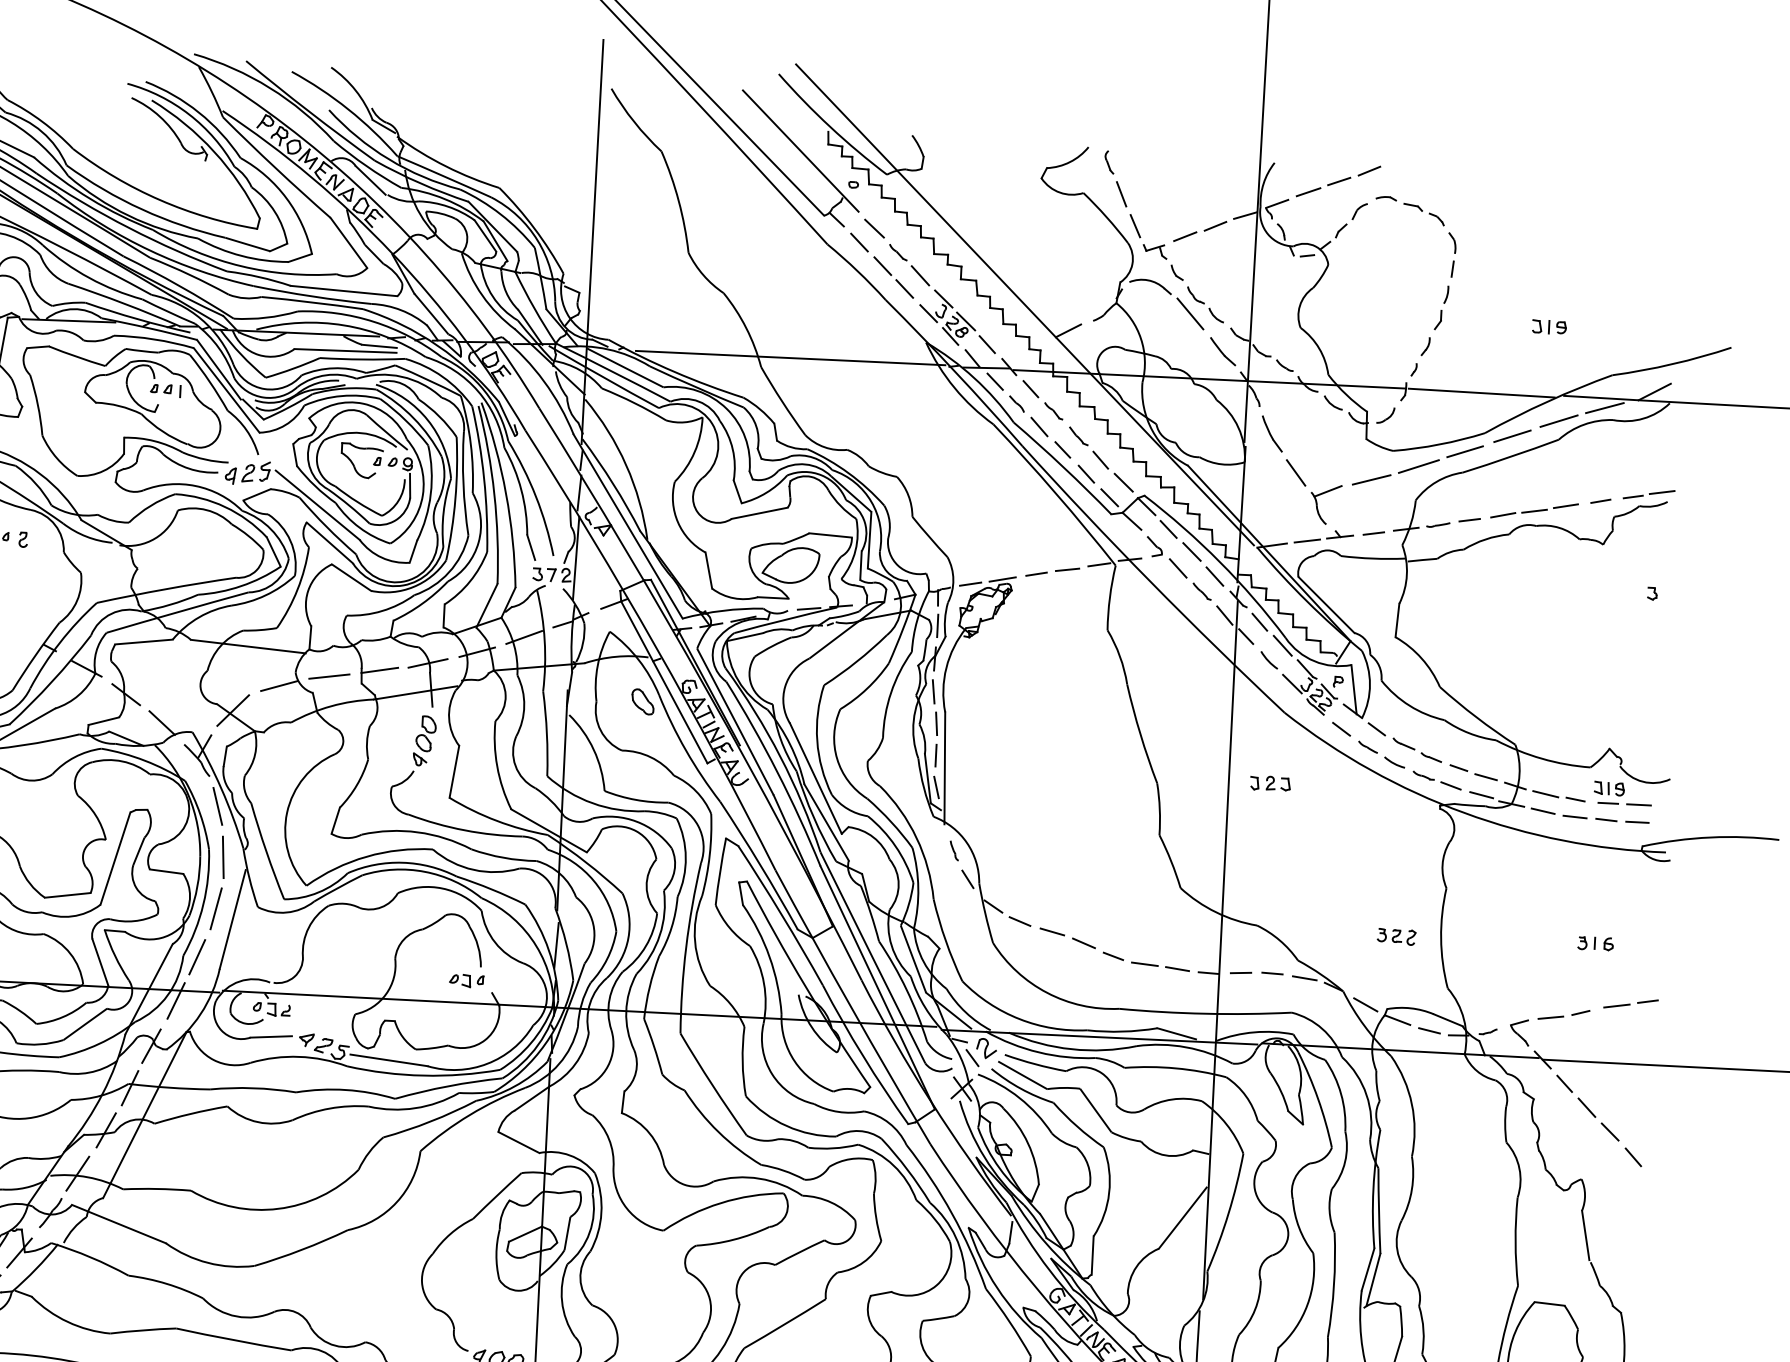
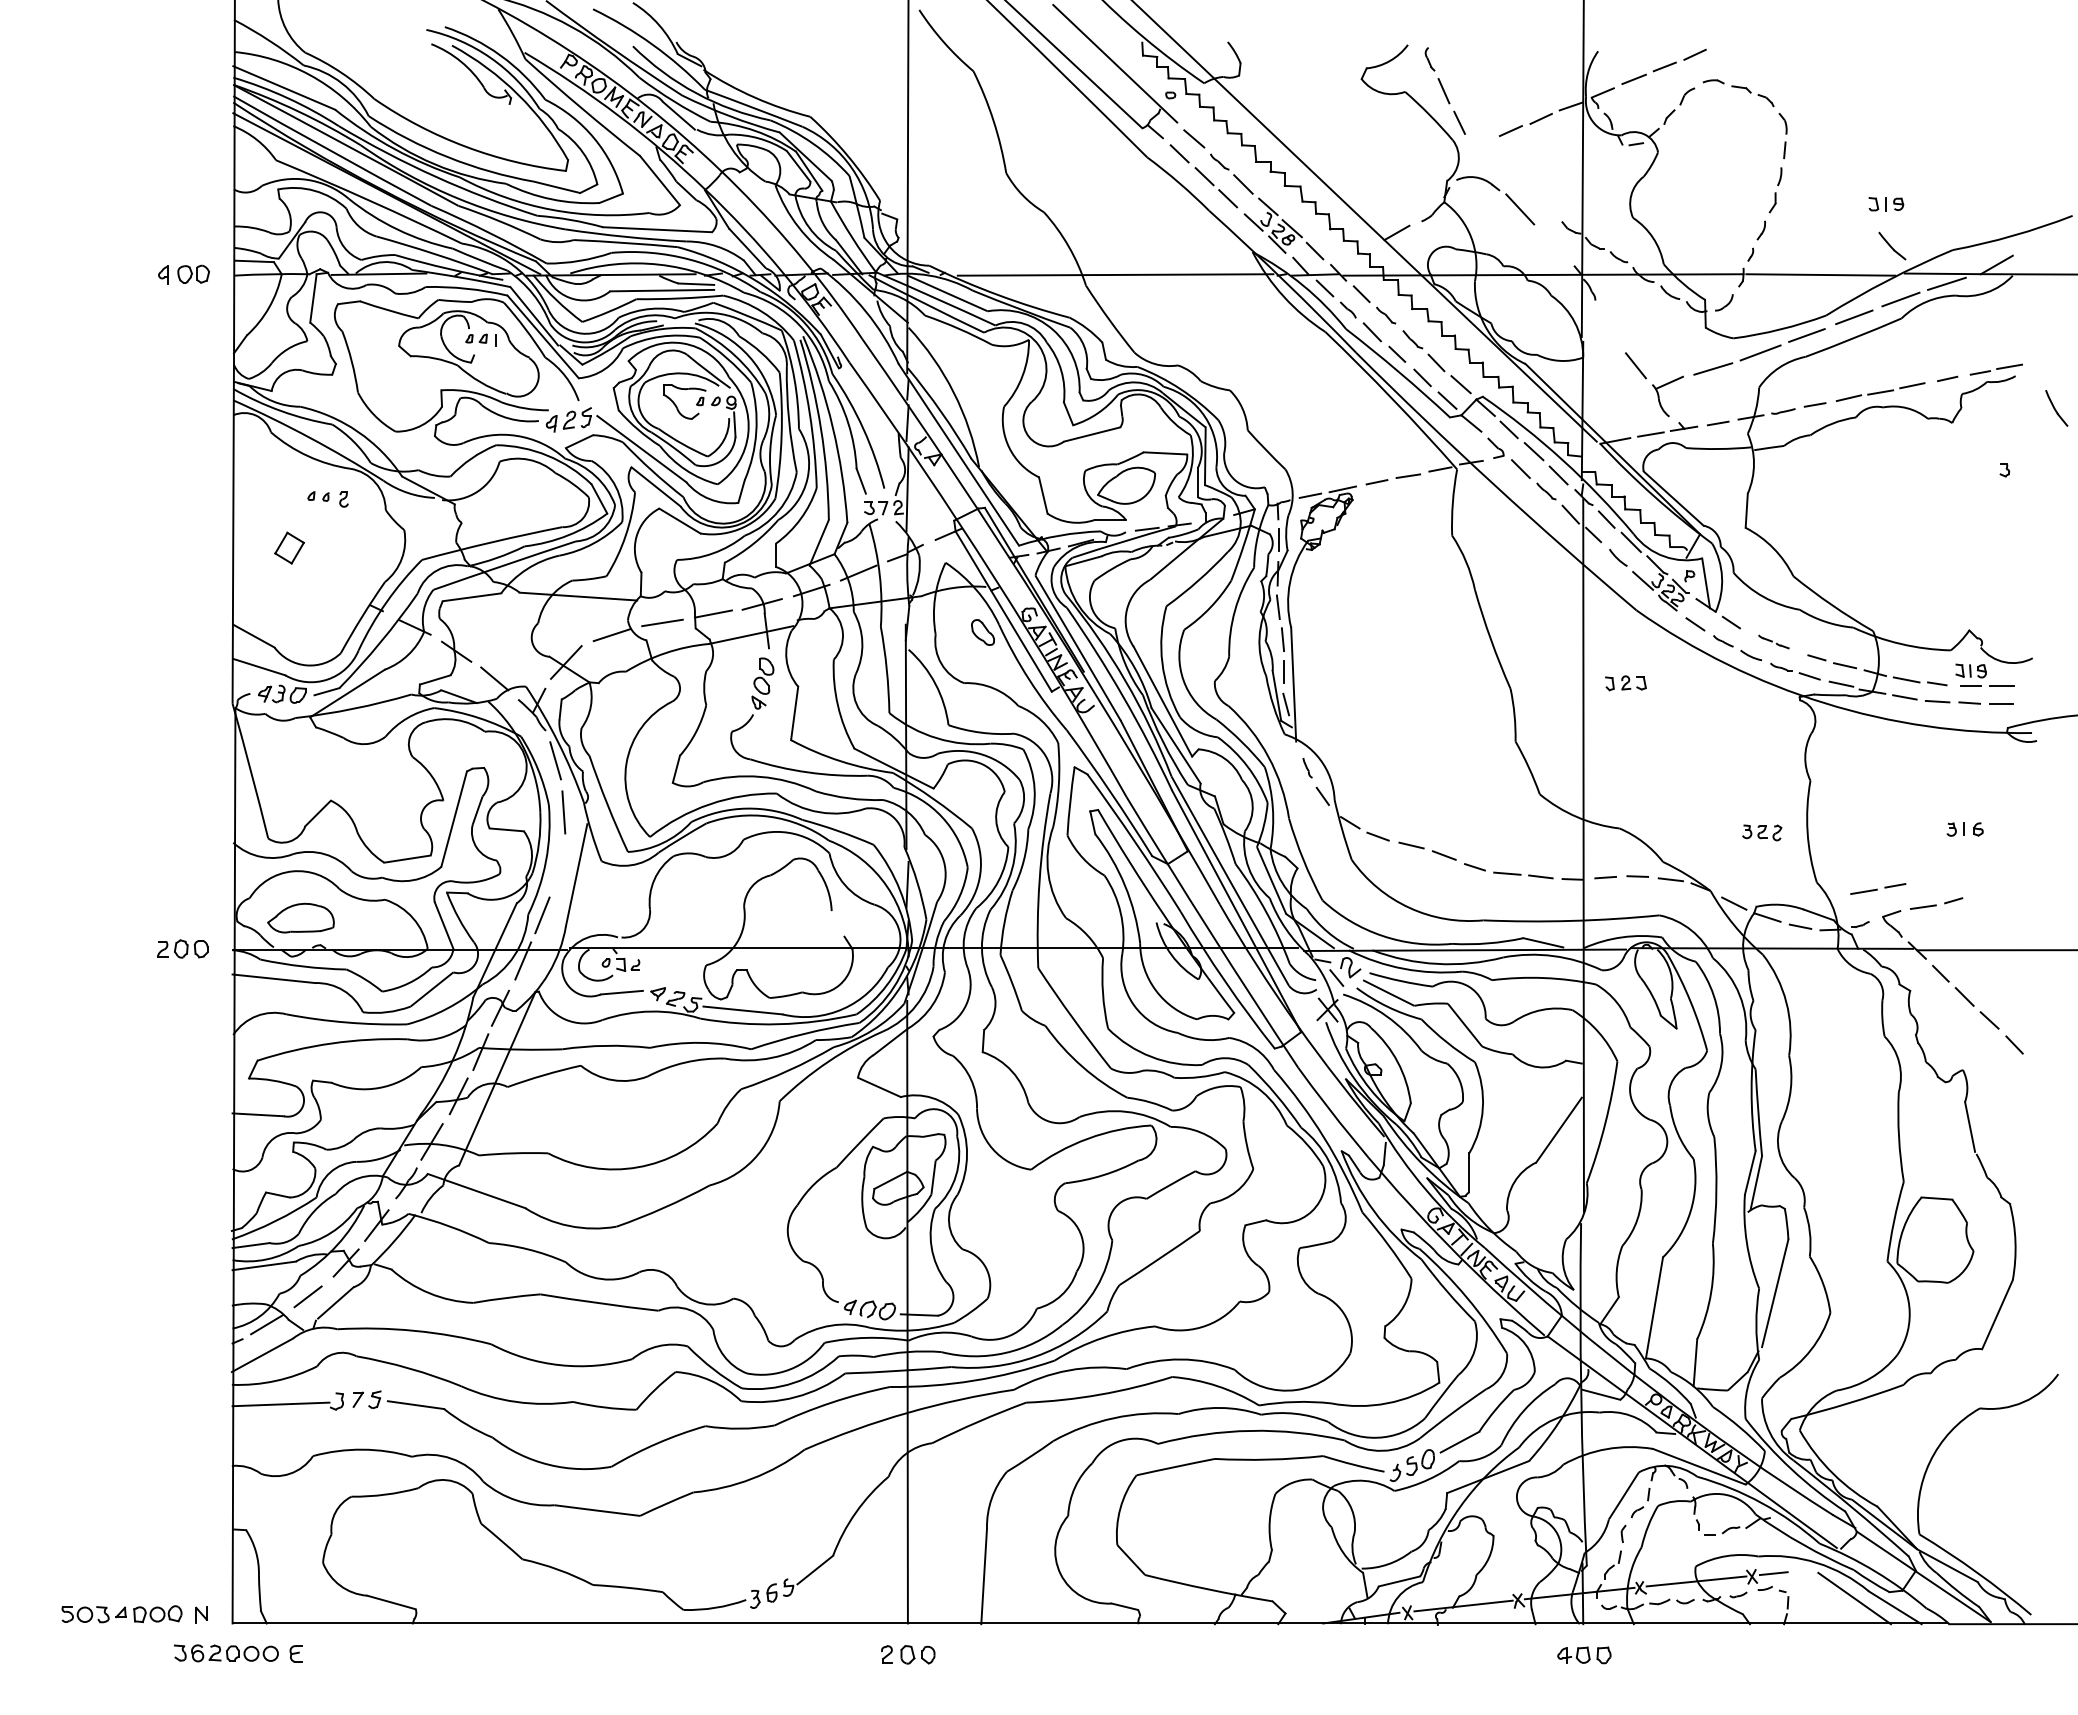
part: (1183, 283) -> (1511, 178), removed
part: (1223, 351) -> (1892, 245), moved
part: (1272, 434) -> (2056, 408), moved
part: (1417, 749) -> (1773, 641), size x0.6
line: (215, 909) -> (558, 865), removed
part: (466, 980) -> (817, 925), removed
line: (1630, 1003) -> (1877, 888), moved

